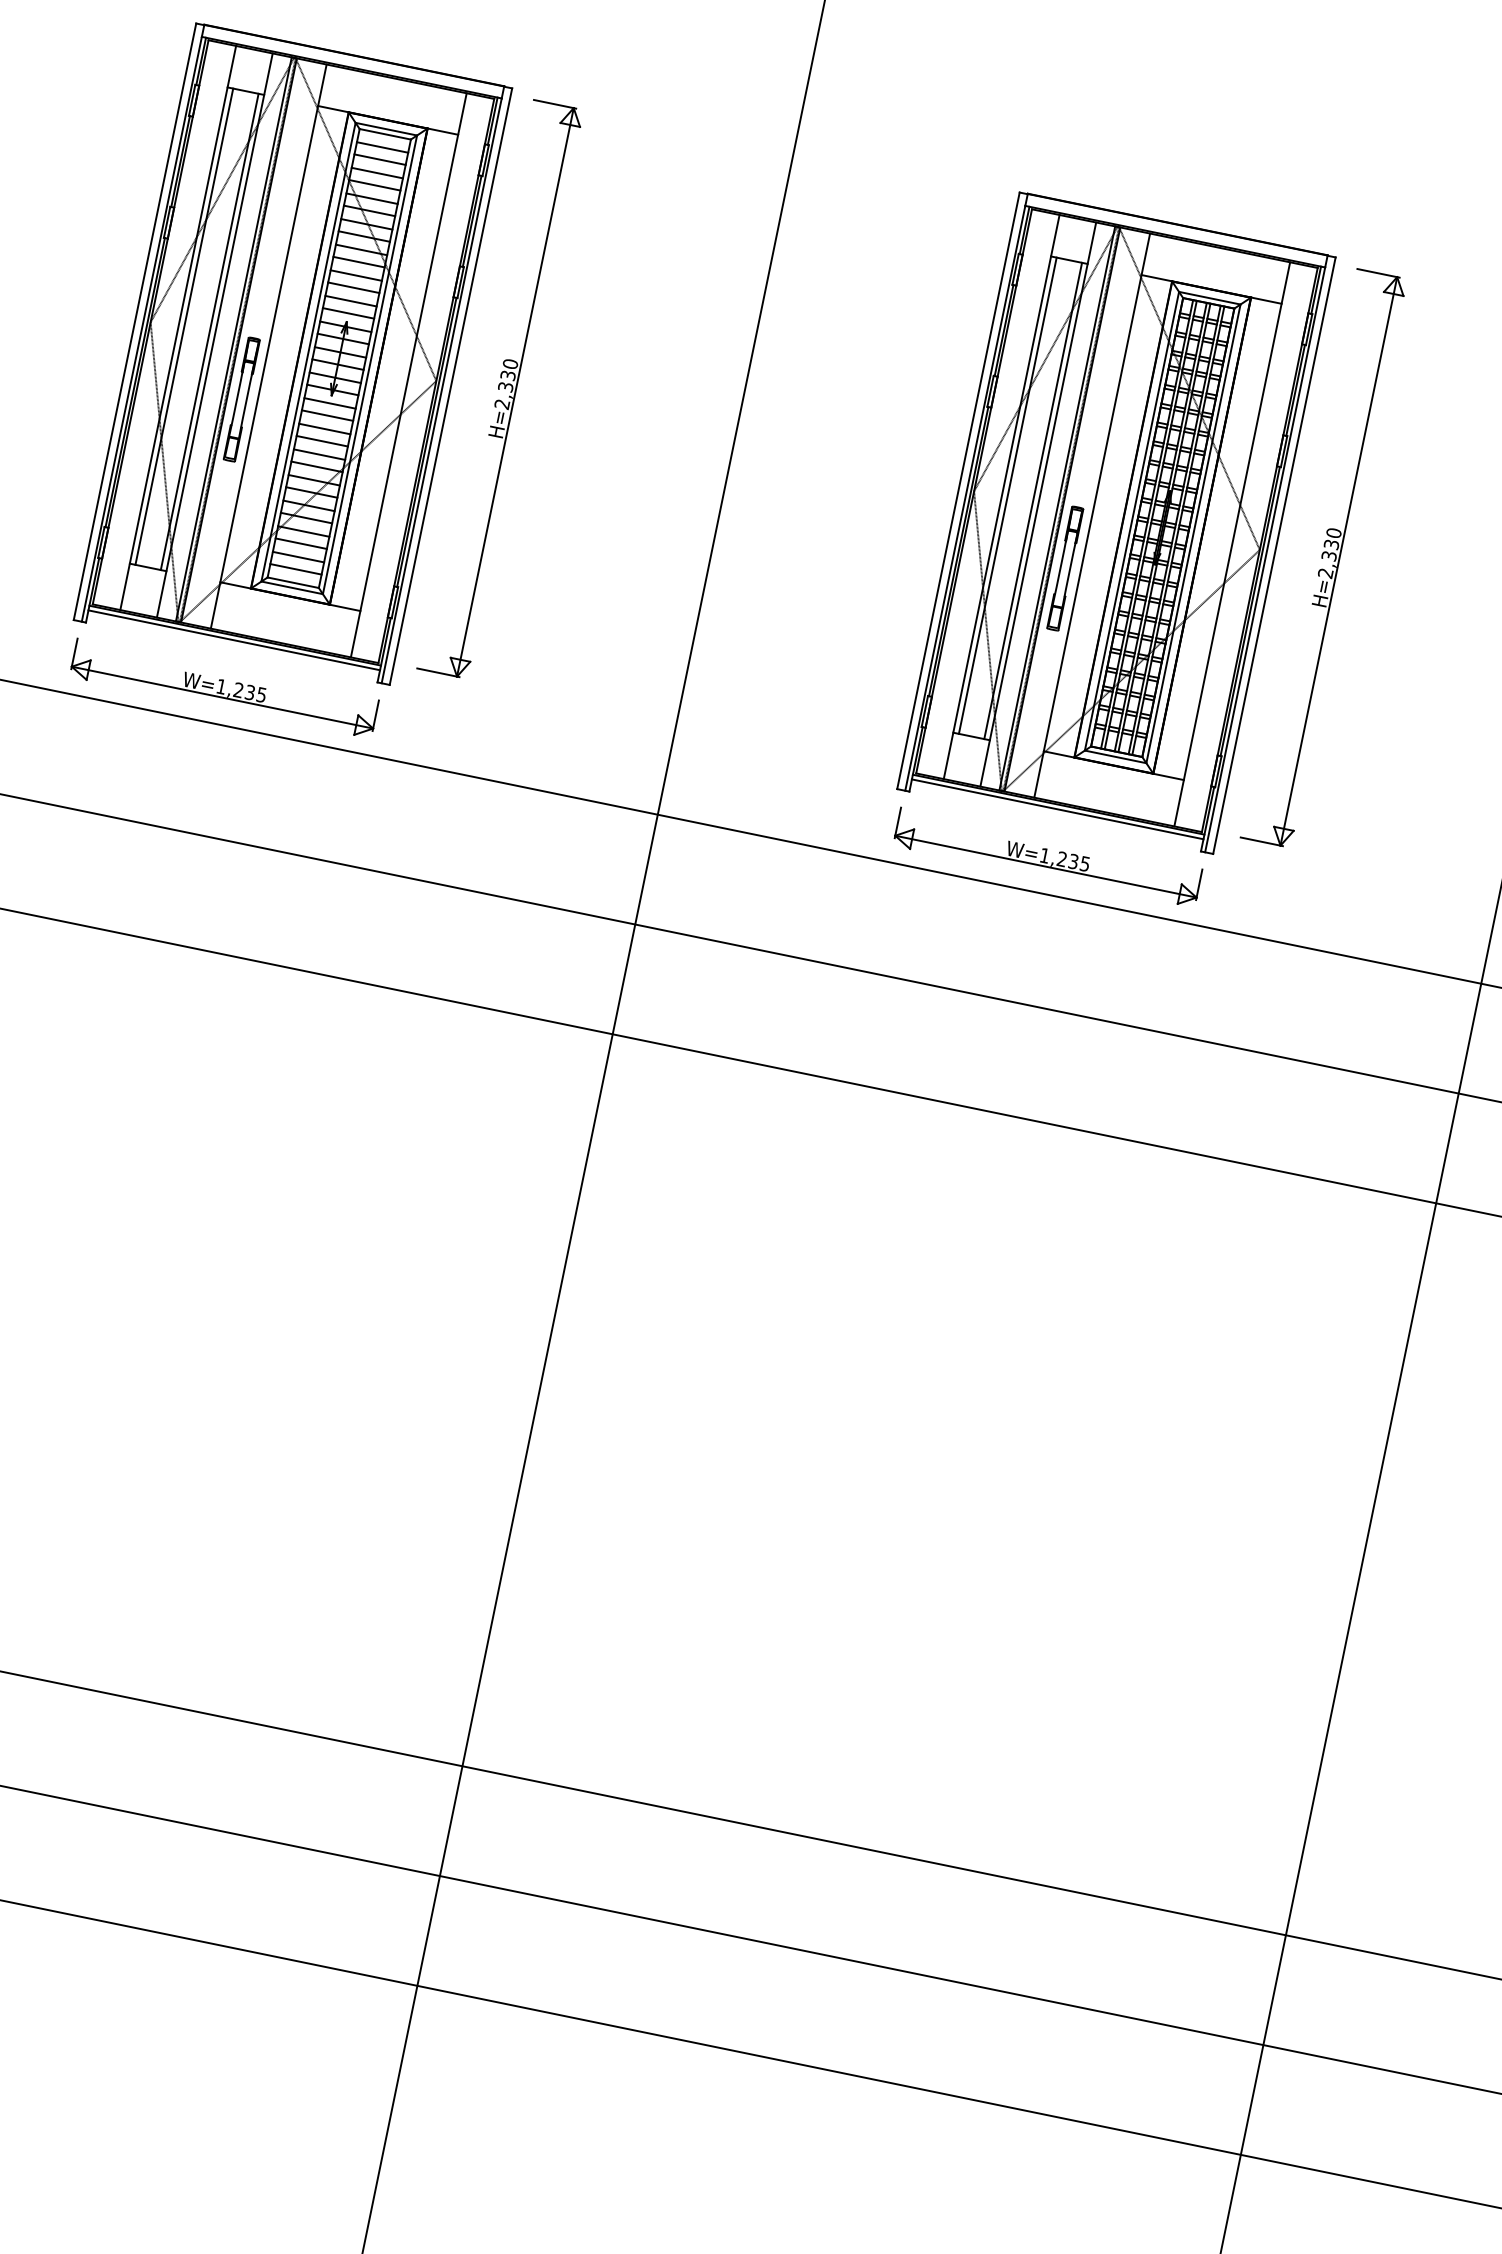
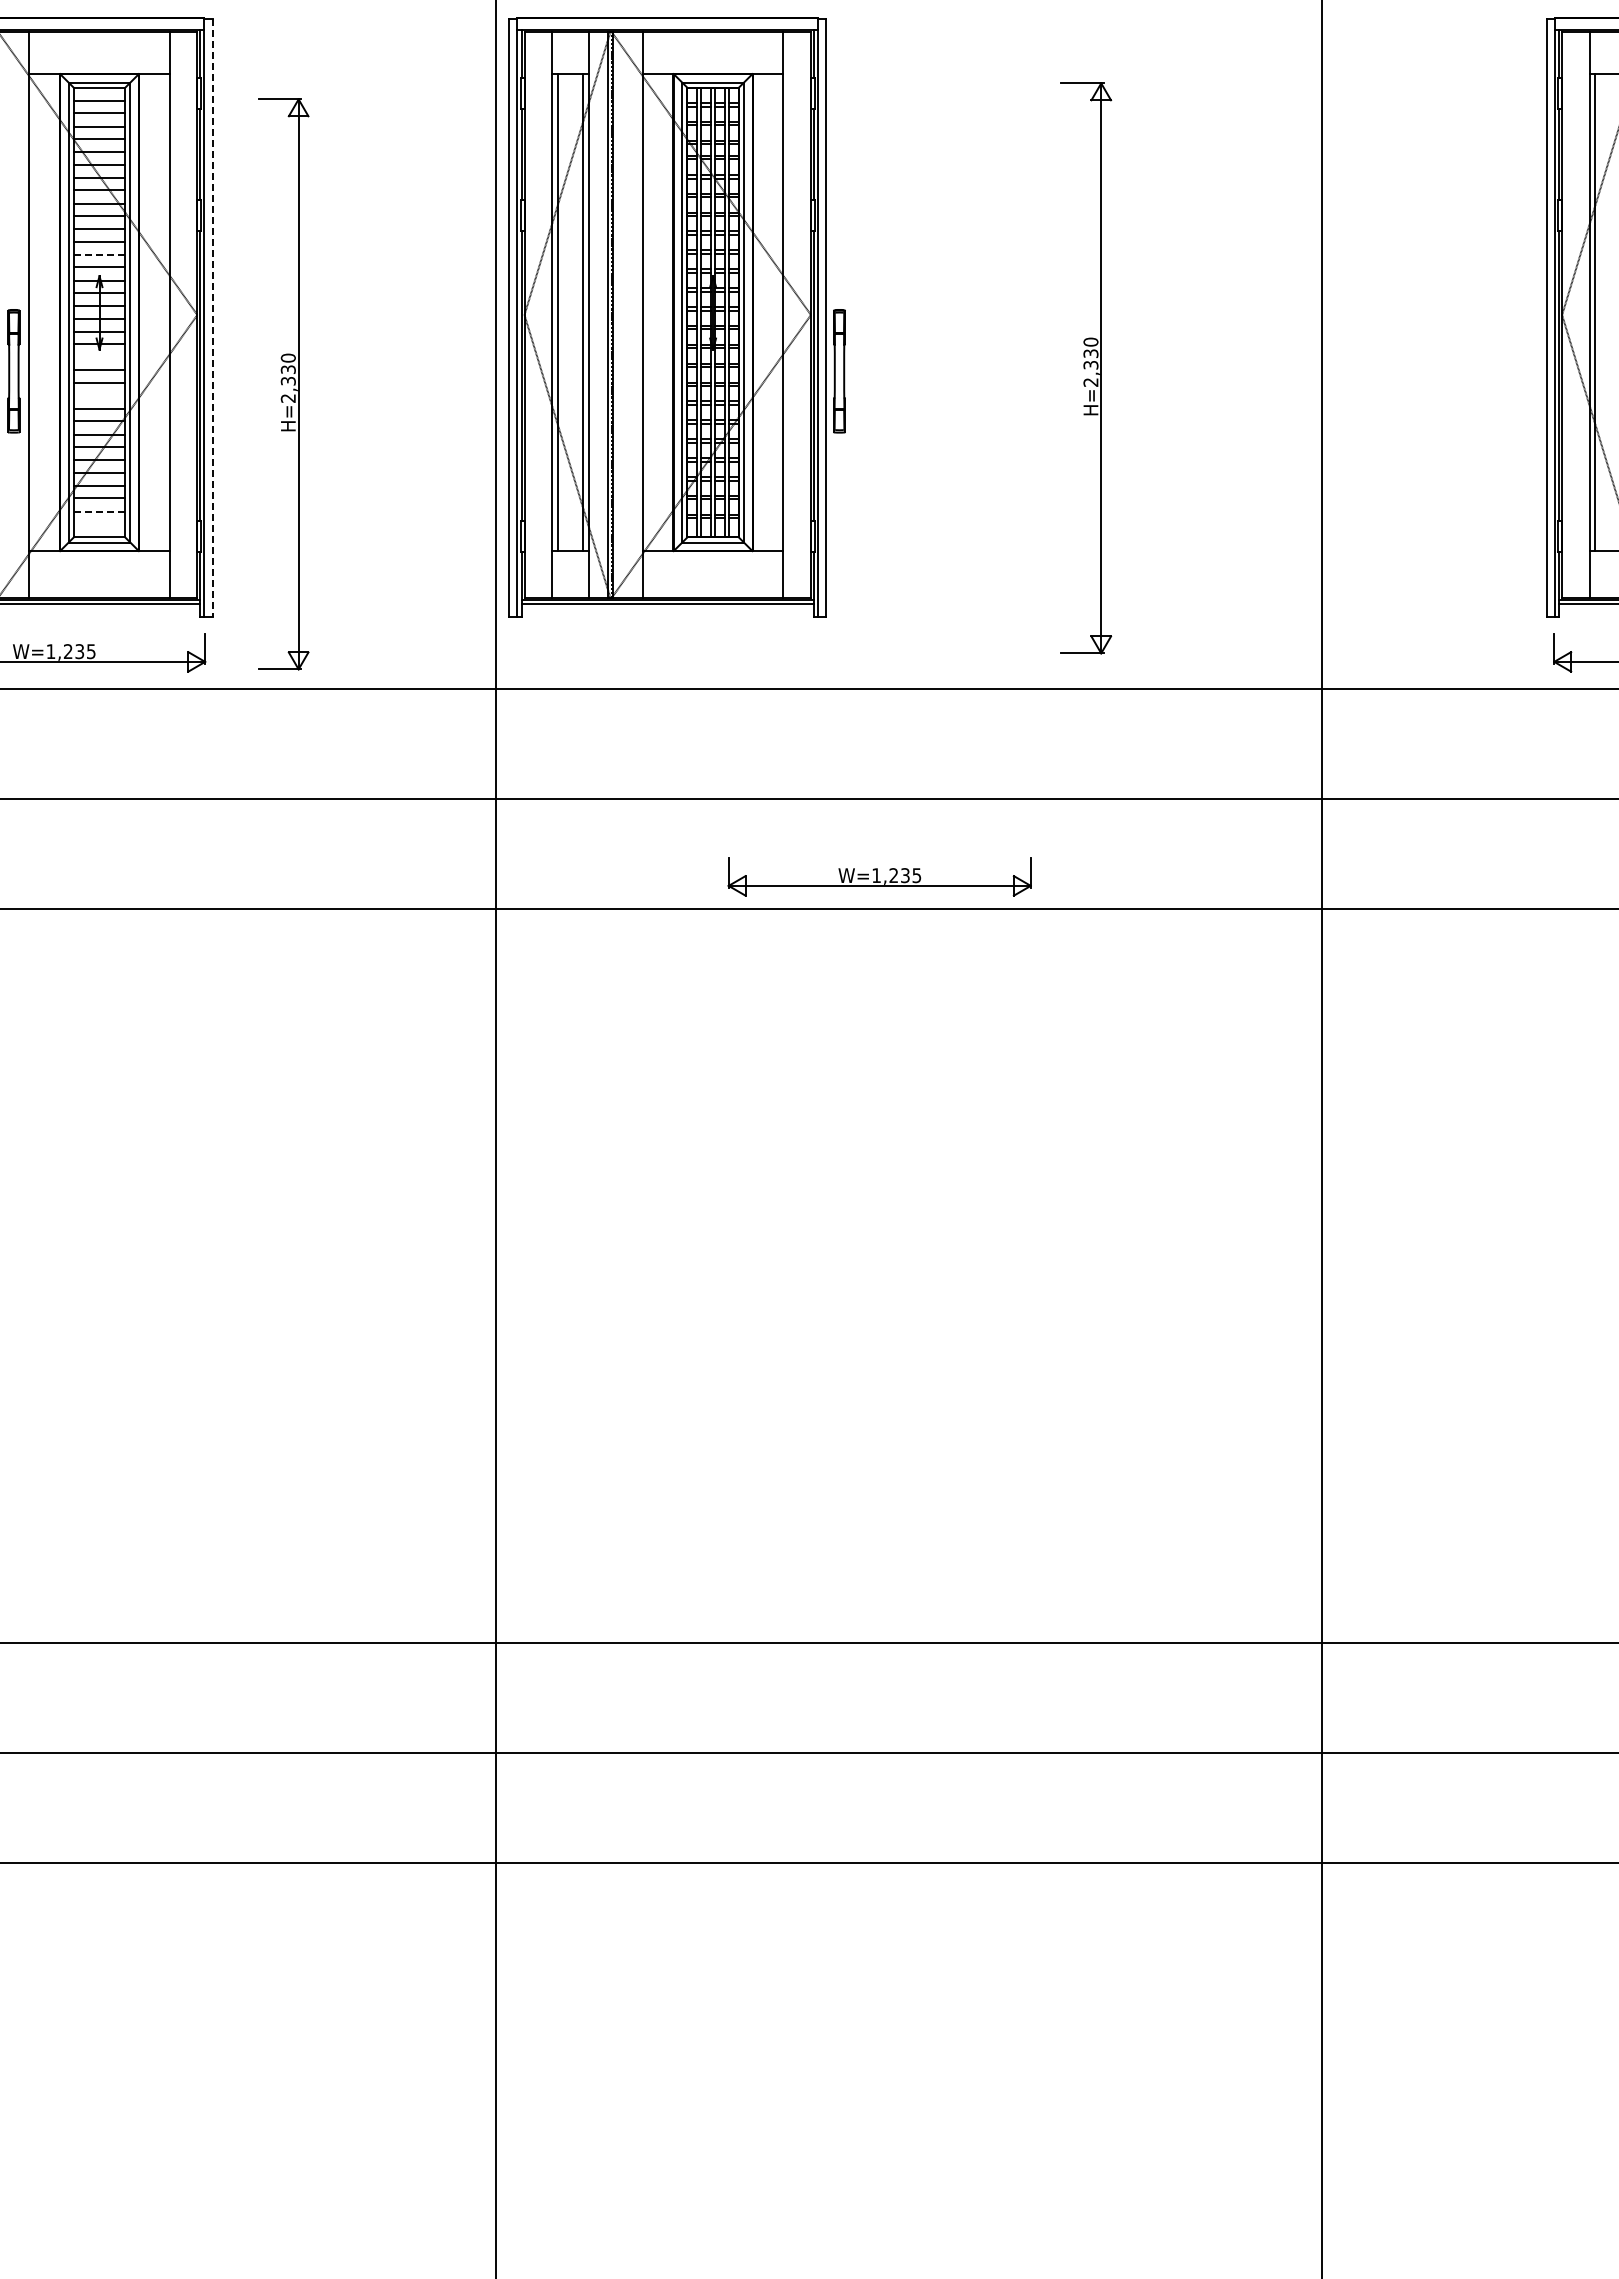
line: (350, 301) -> (99, 255), solid -> dashed
line: (450, 387) -> (212, 318), solid -> dashed
part: (500, 389) -> (283, 384), moved
line: (330, 403) -> (99, 357), removed
line: (322, 441) -> (99, 395), removed
part: (1116, 523) -> (667, 317), moved
line: (298, 556) -> (99, 511), solid -> dashed
part: (1324, 558) -> (1086, 368), moved
line: (296, 568) -> (99, 523), removed
part: (1047, 857) -> (879, 876), moved

